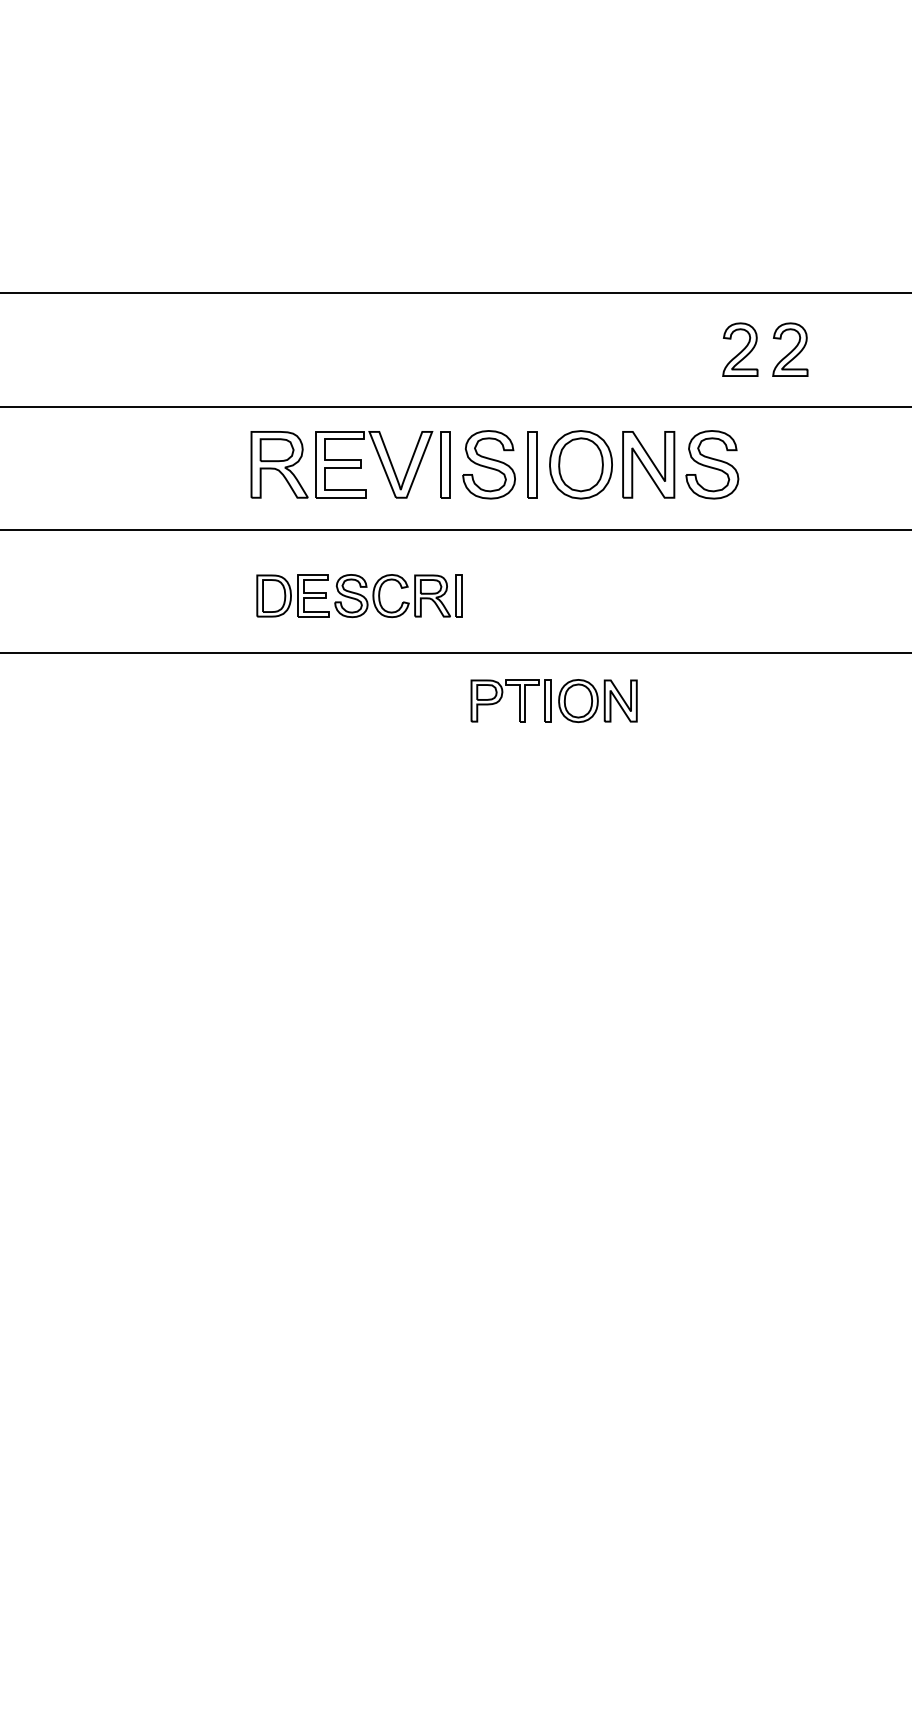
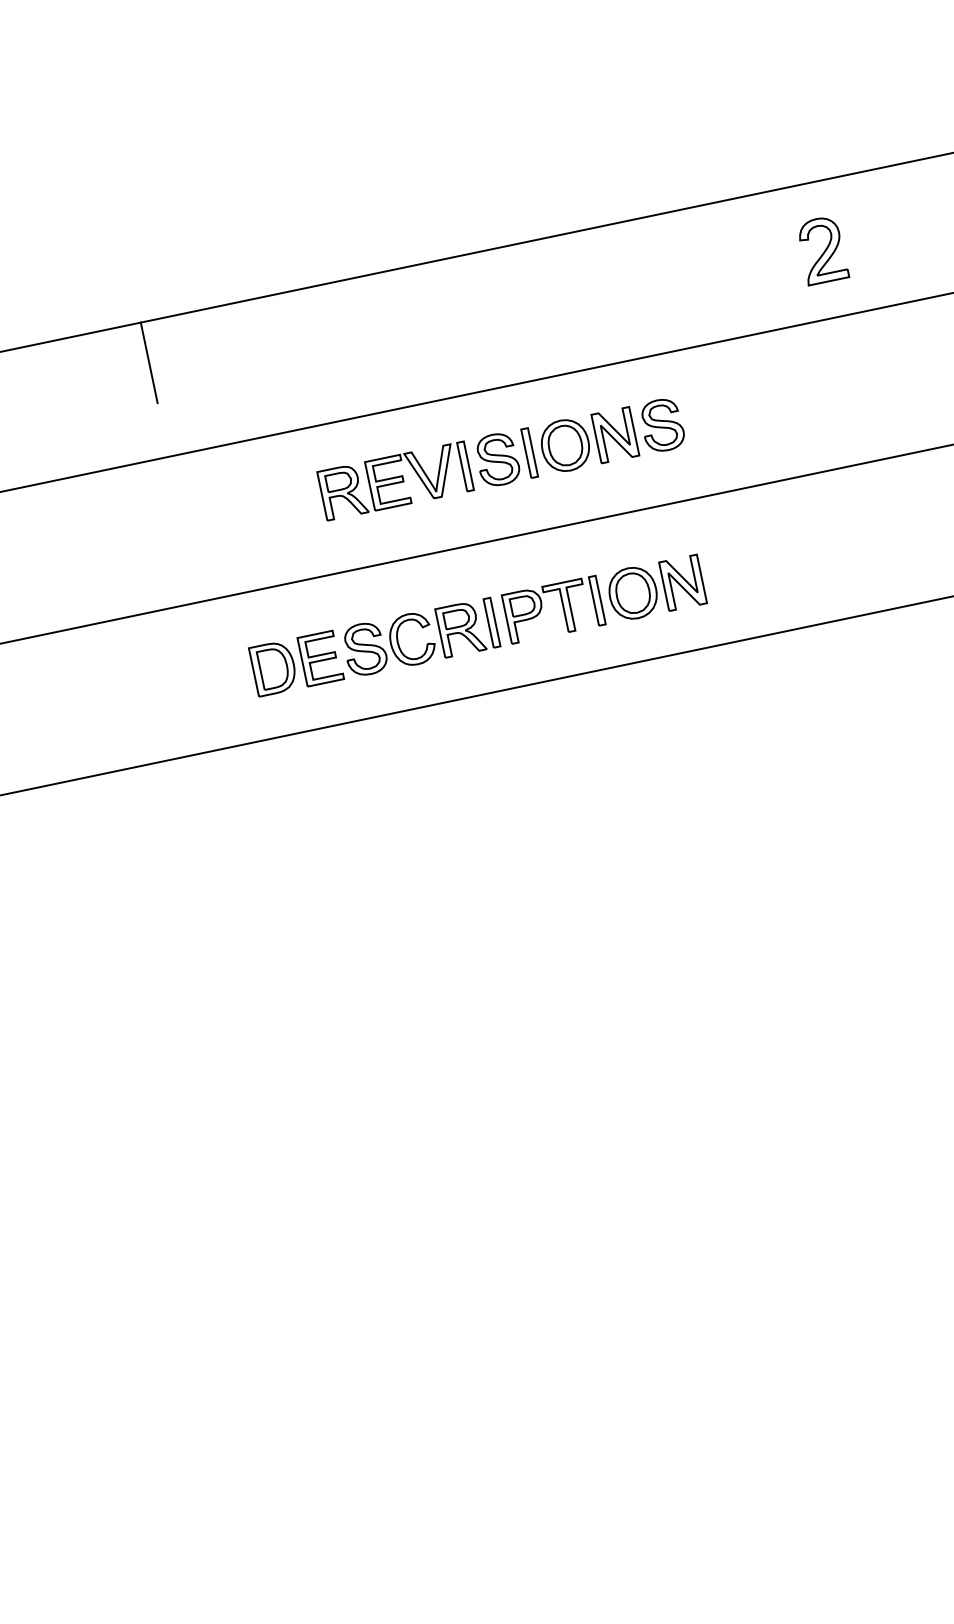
line: (224, 326) -> (148, 362), added
part: (740, 349) -> (763, 262), removed
part: (494, 464) -> (501, 458), size x0.62
part: (553, 701) -> (603, 599), moved

